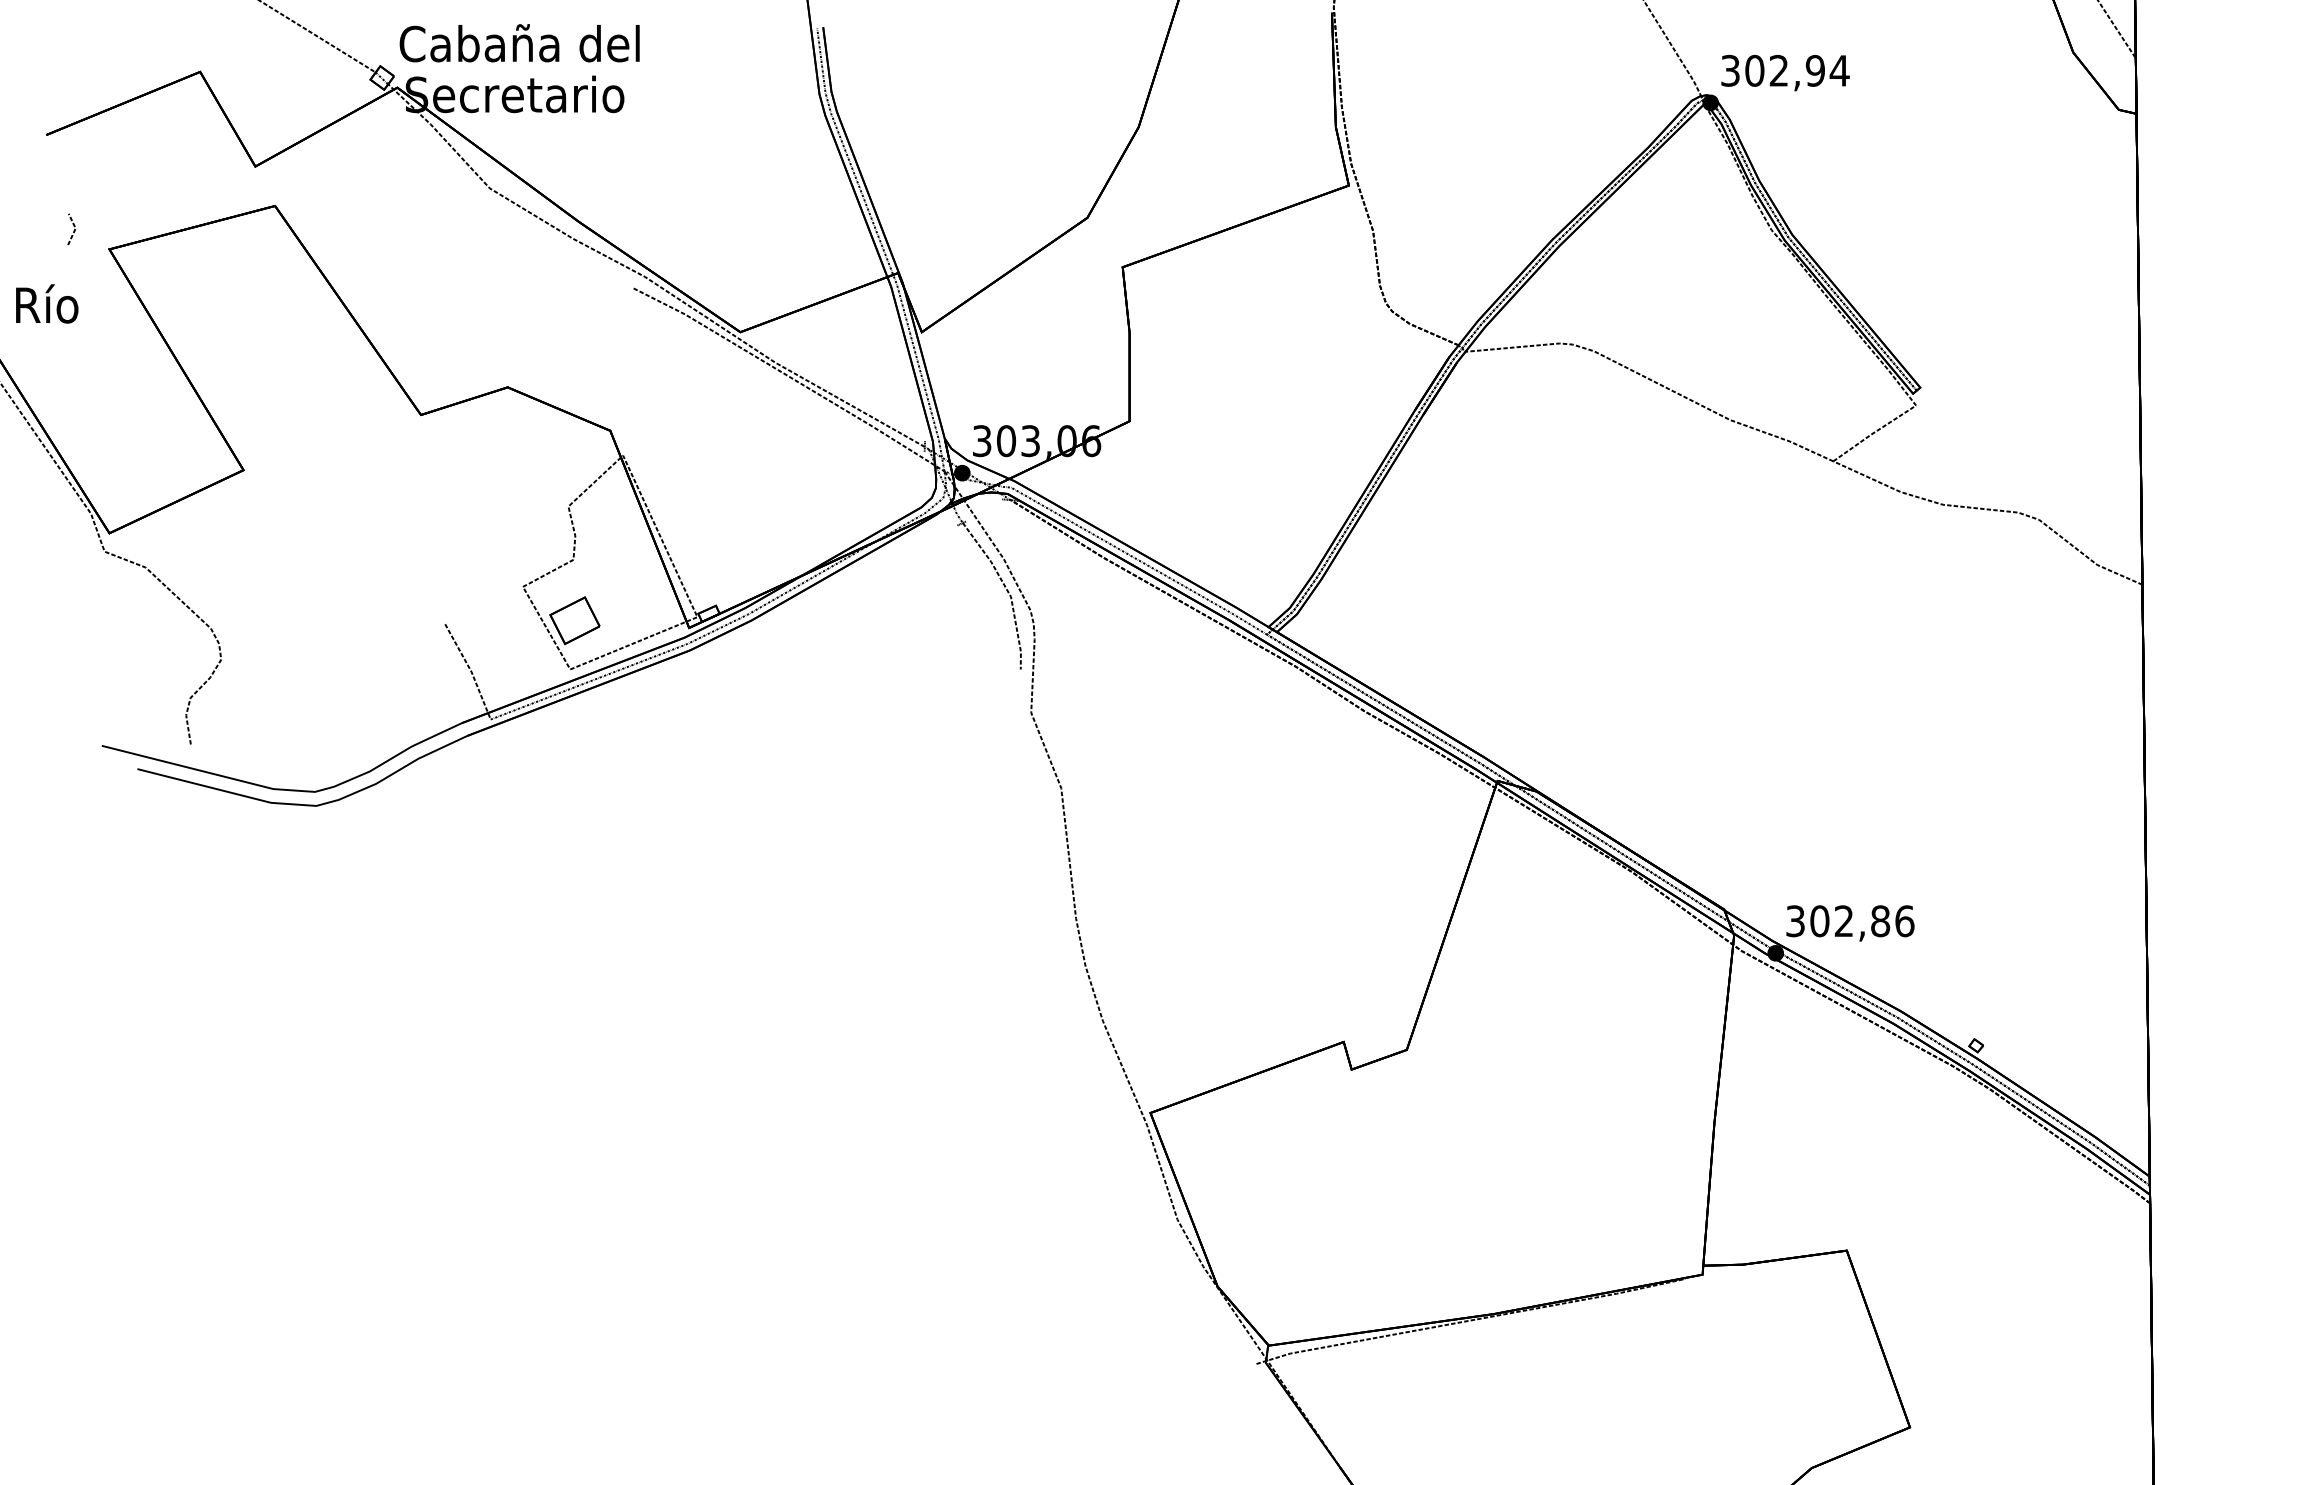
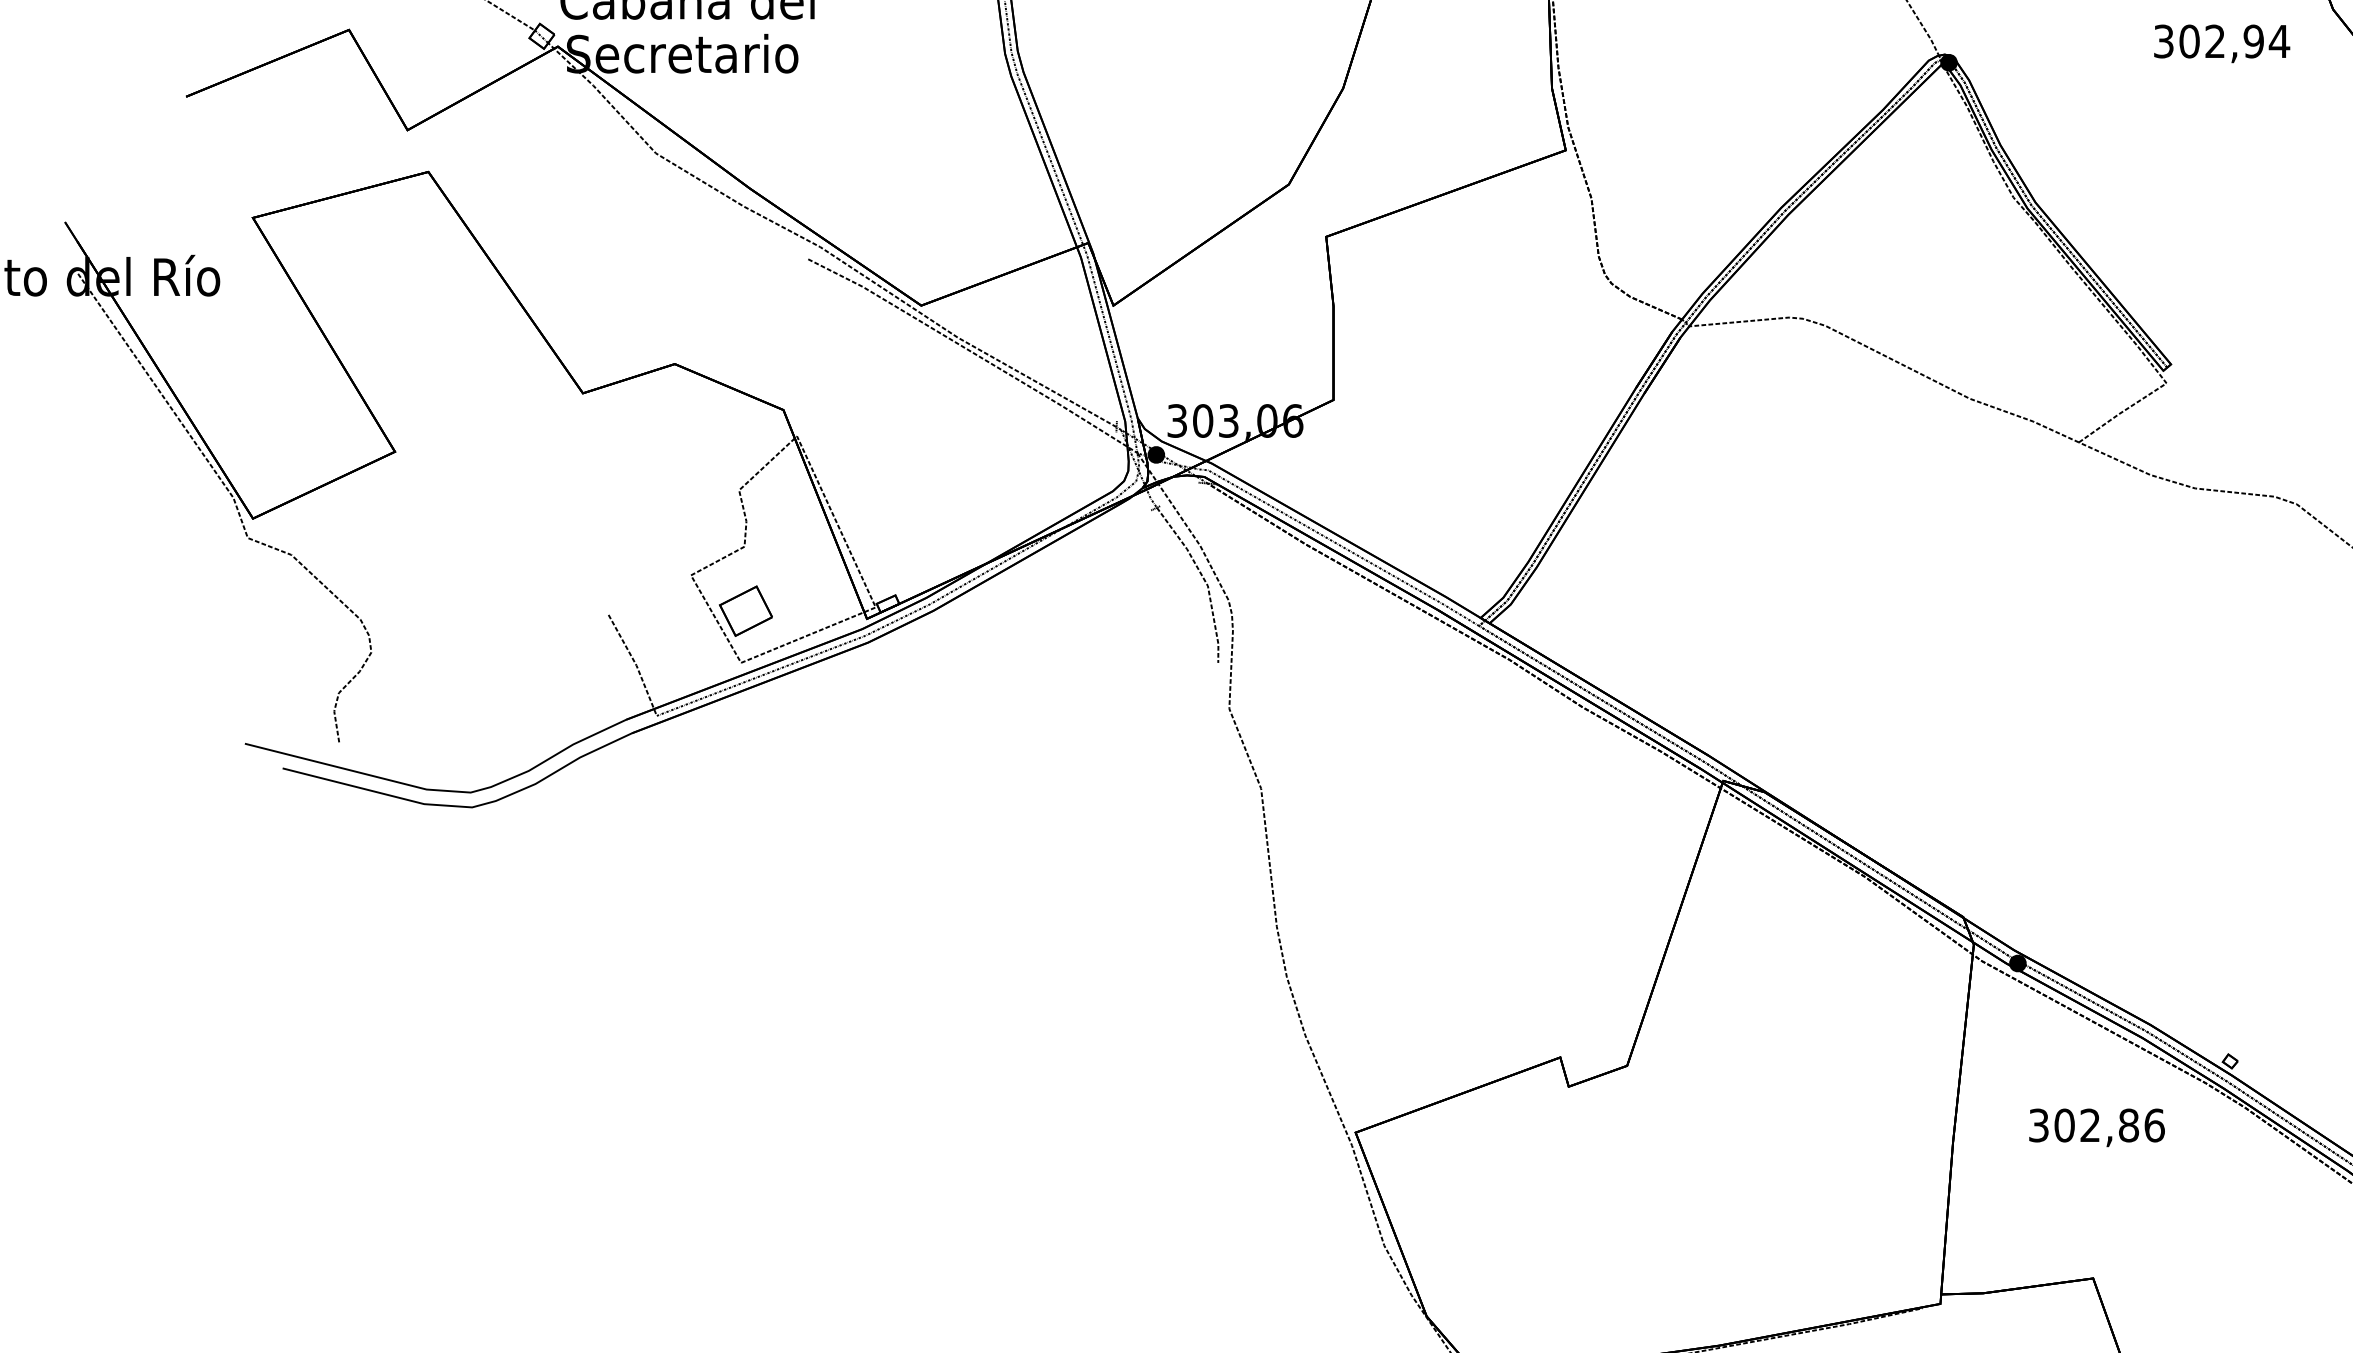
text: (1785, 72) -> (2222, 43), moved
line: (73, 230) -> (214, 197), removed
text: (1850, 923) -> (2097, 1127), moved

